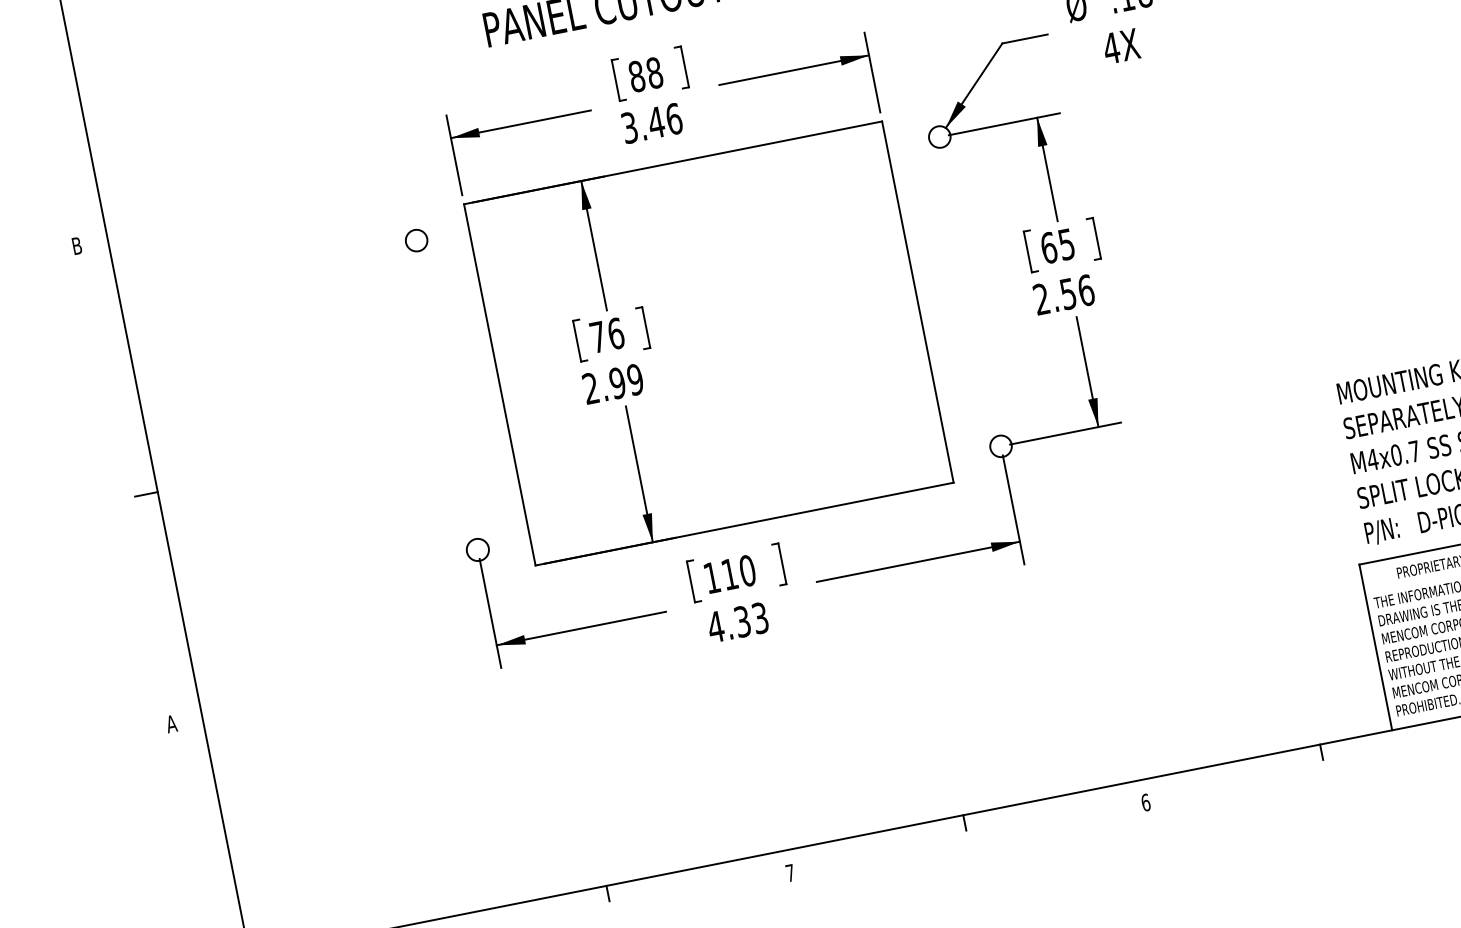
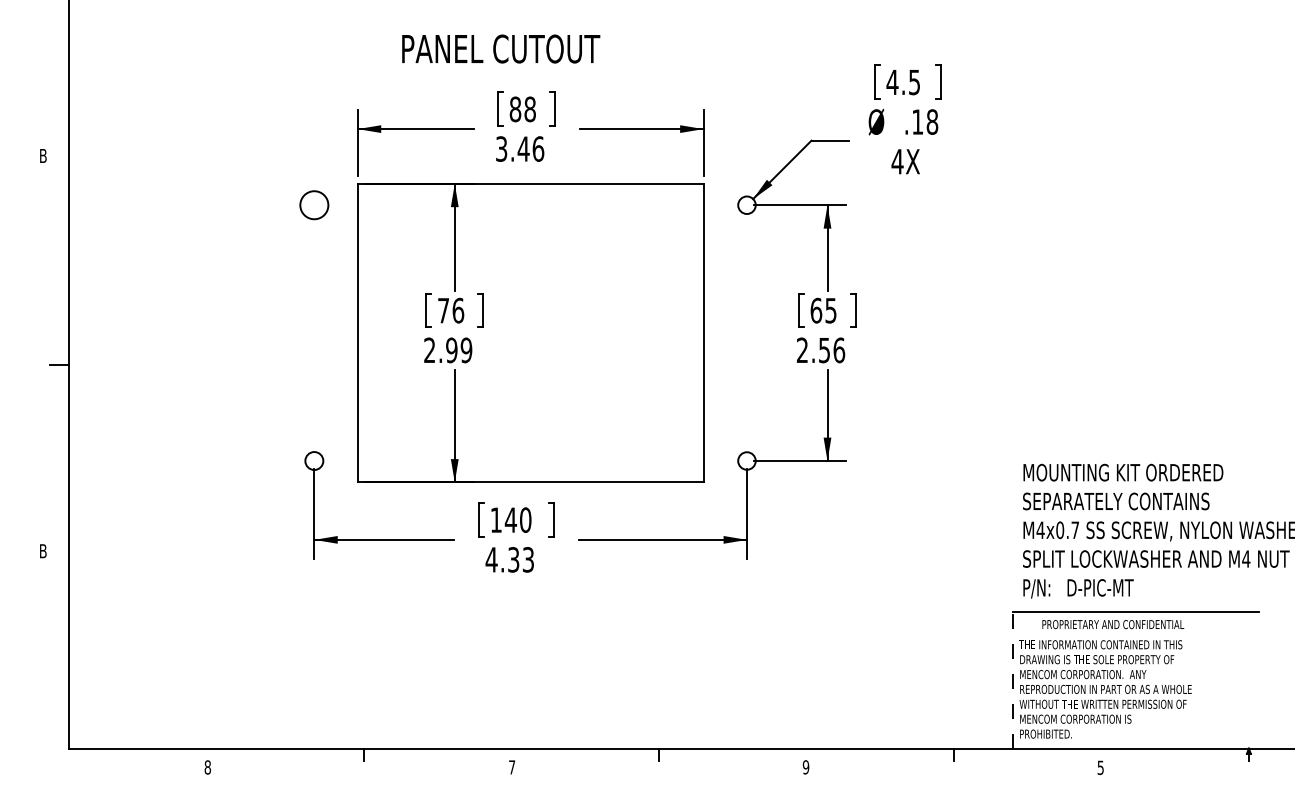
circle: (416, 240) -> (314, 205), size x1.6
text: (729, 573) -> (510, 519), 110 -> 140
line: (1375, 647) -> (1013, 680), solid -> dashed
text: (171, 724) -> (43, 551), A -> B
text: (1145, 802) -> (805, 767), 6 -> 9

